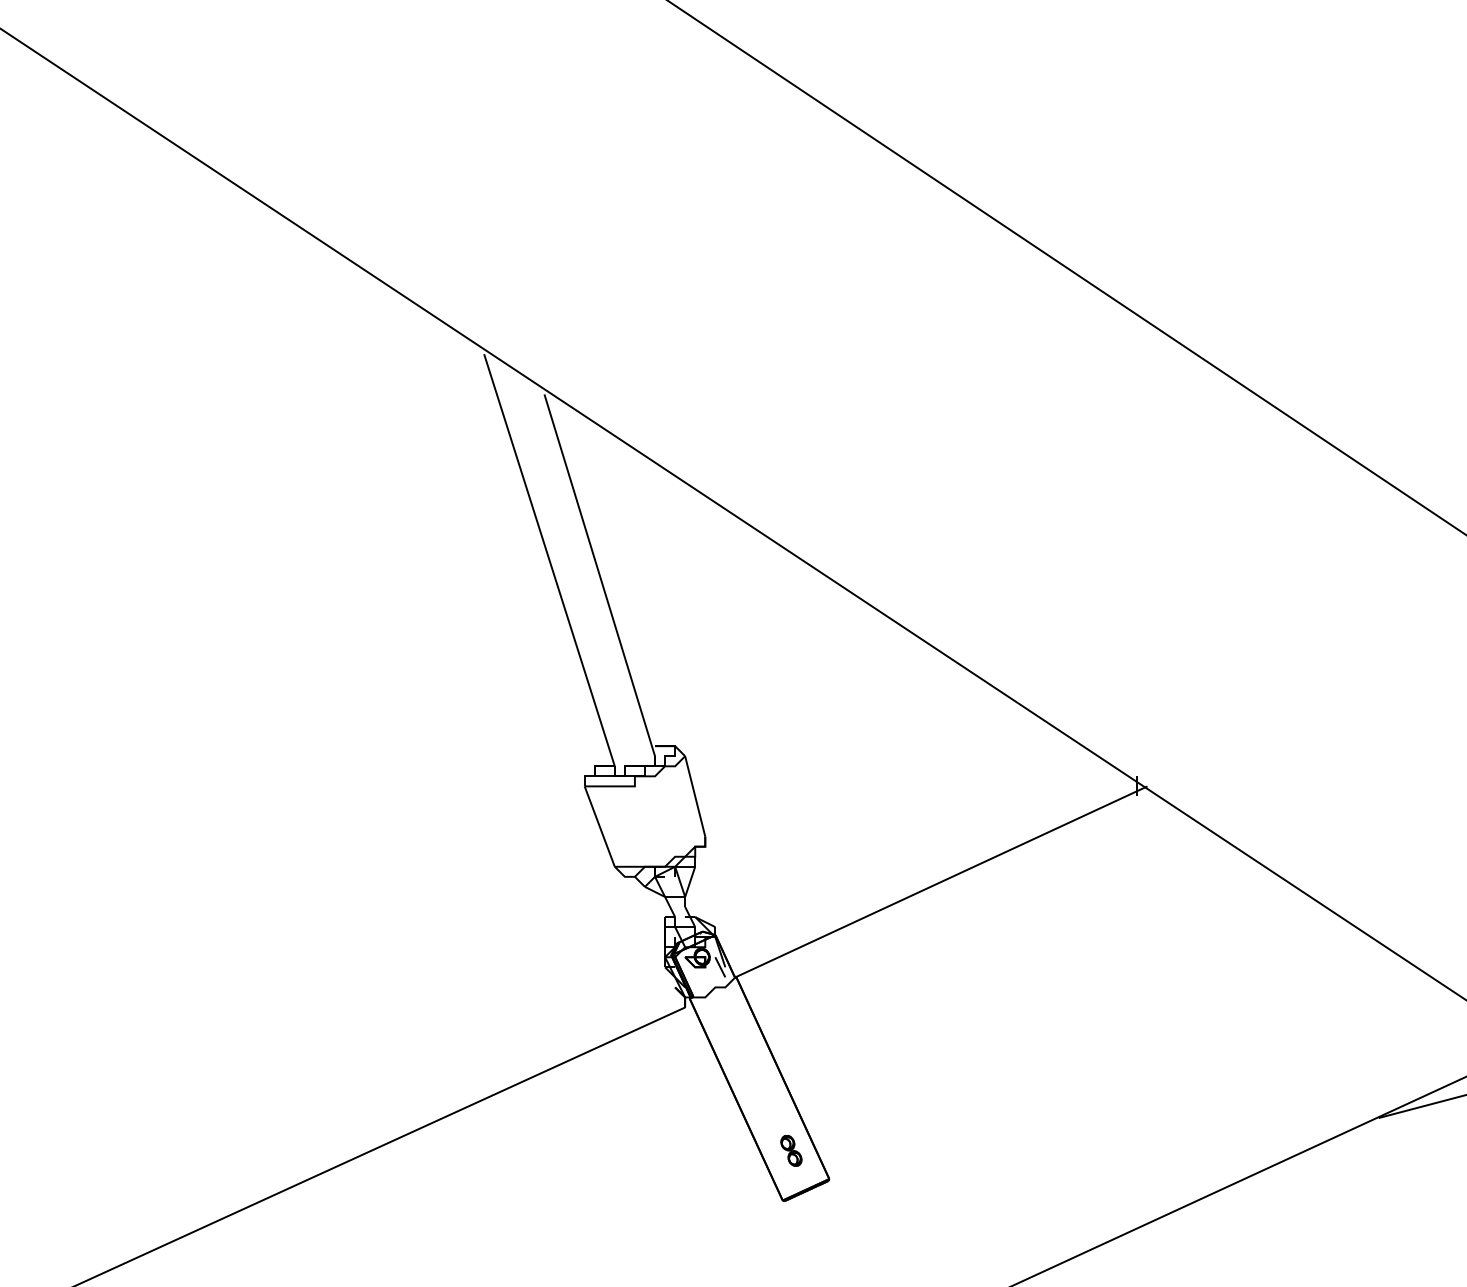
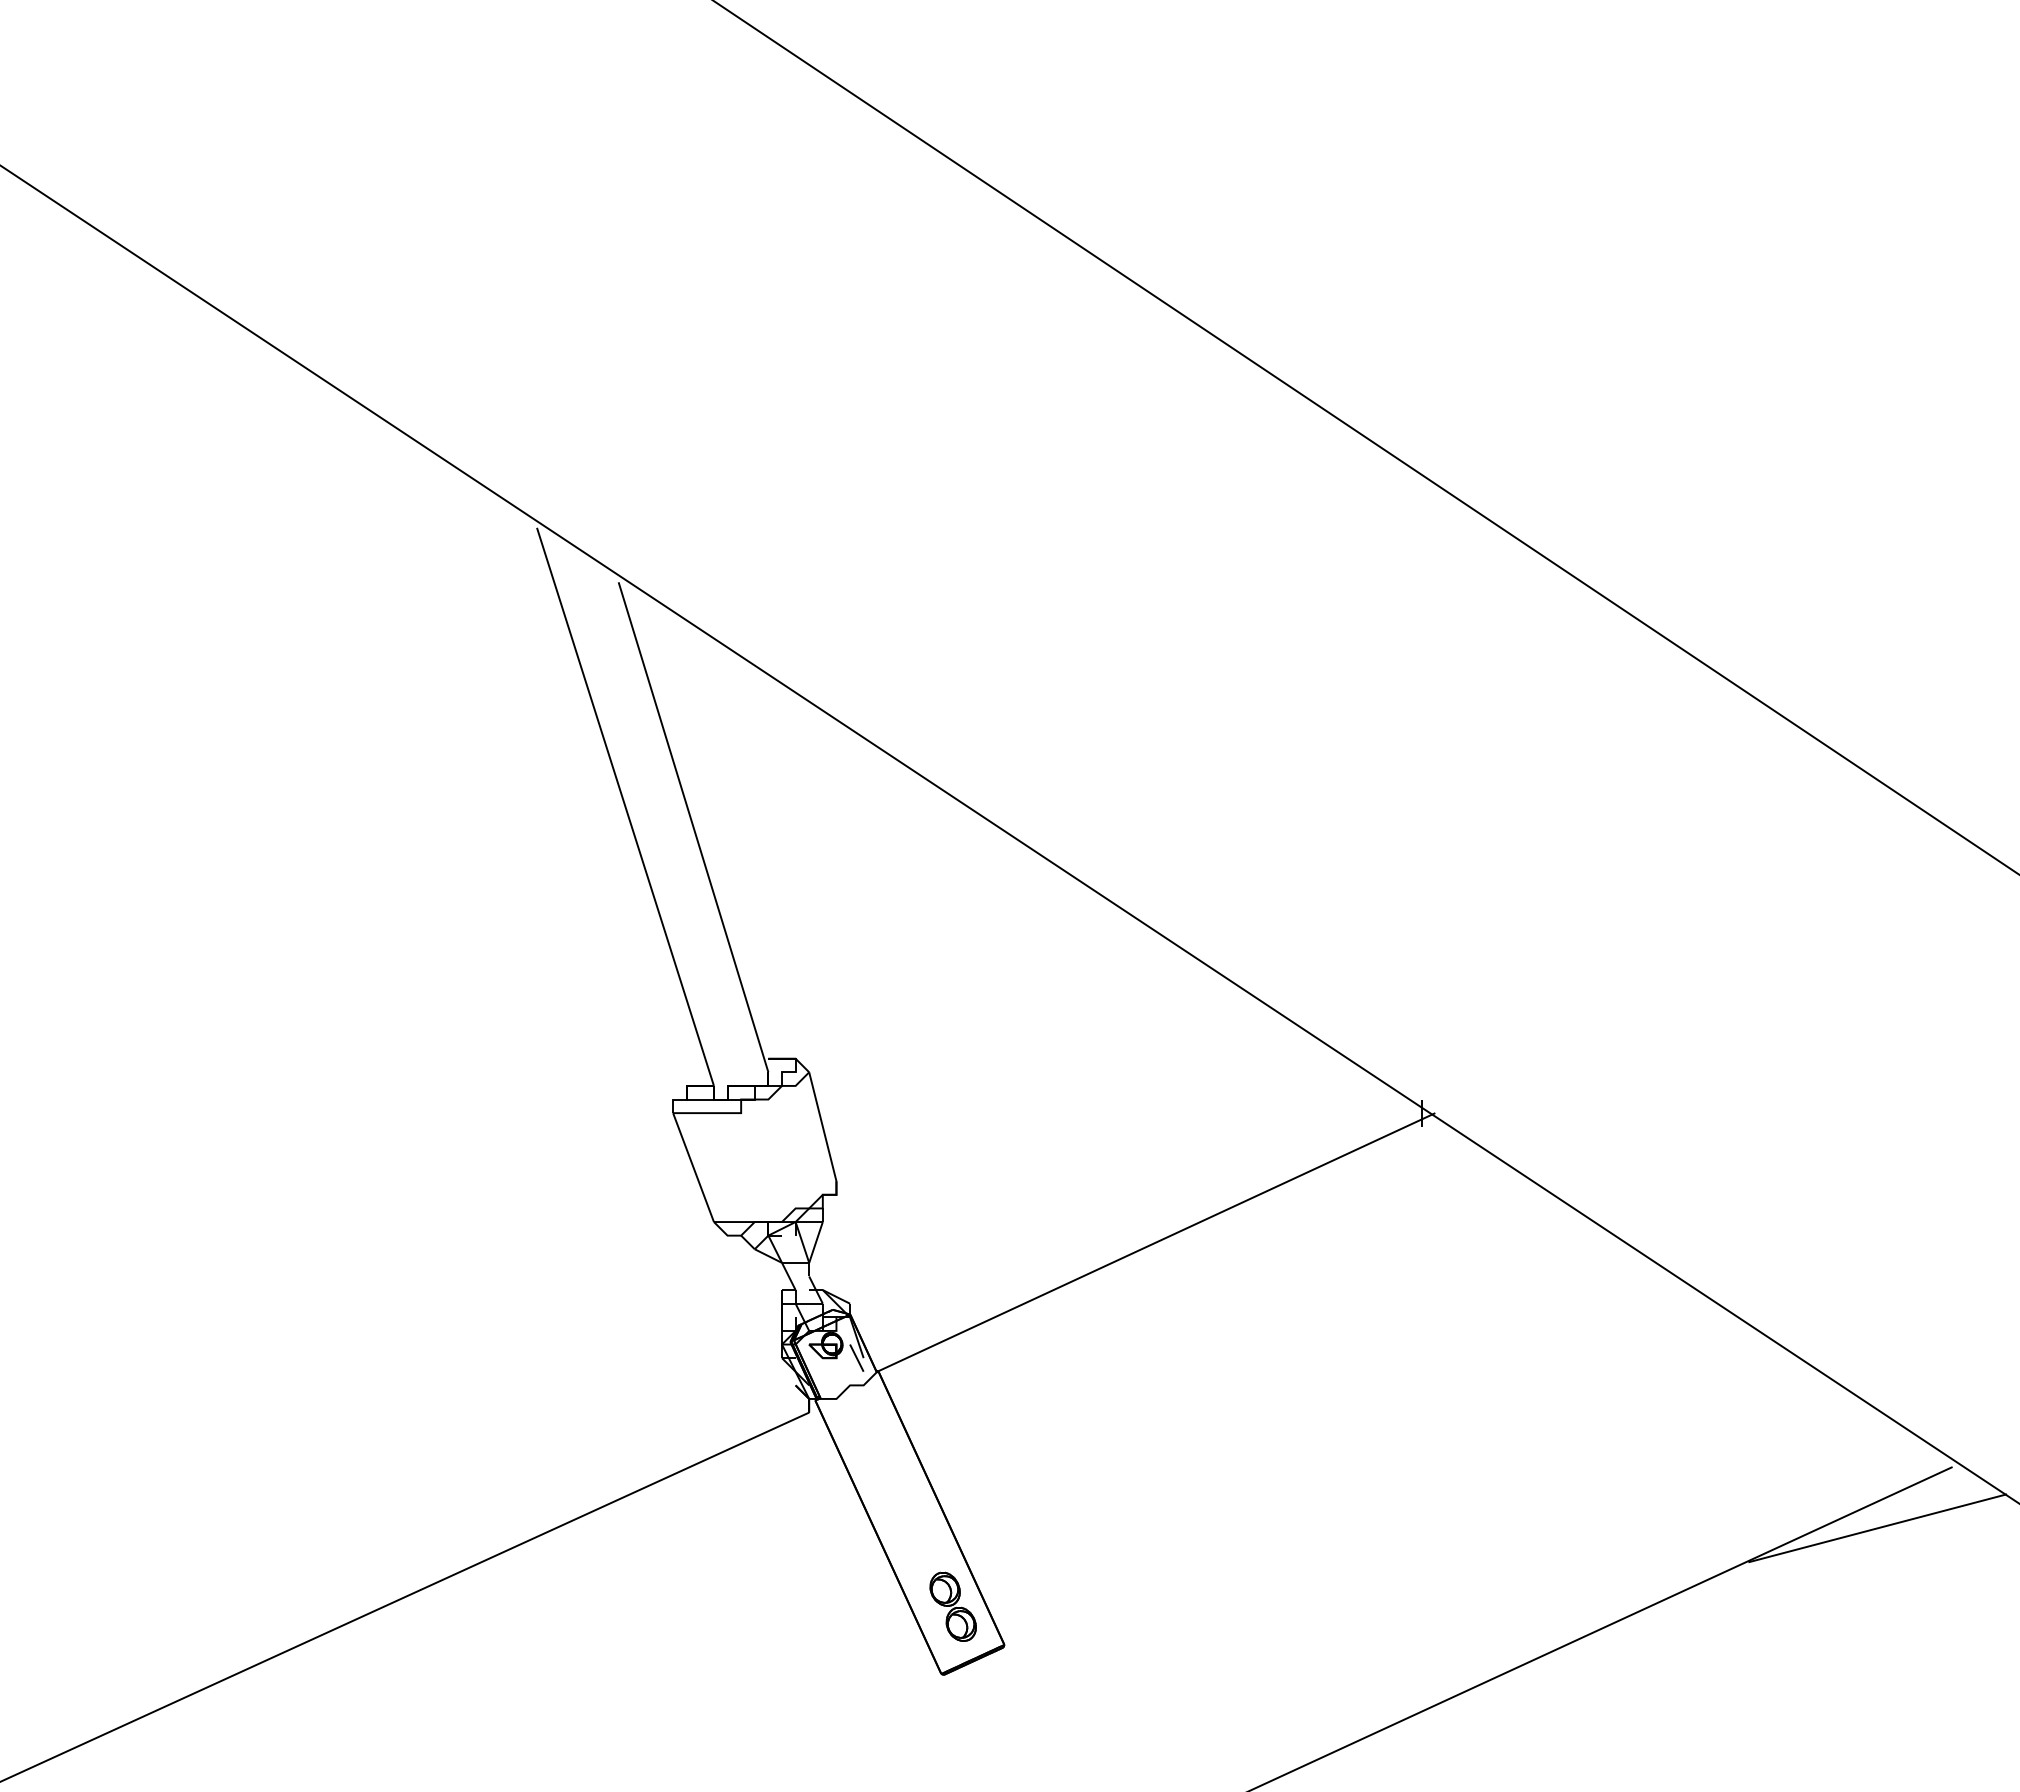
part: (790, 1150) -> (952, 1606), size x1.67

